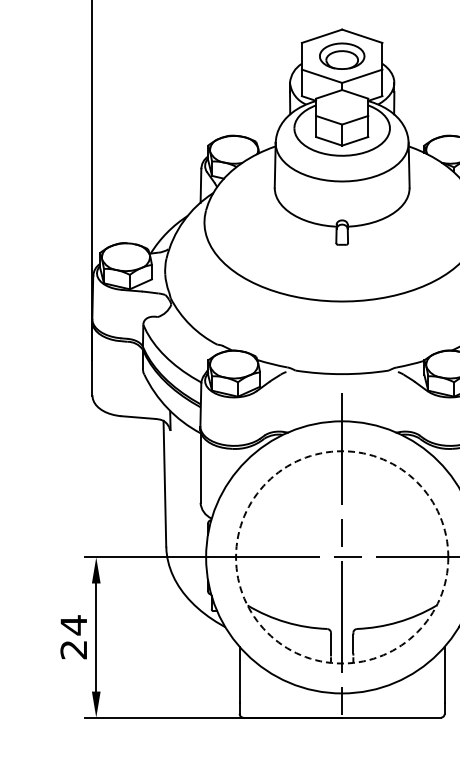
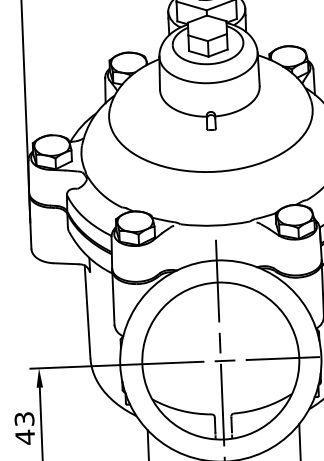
circle: (342, 557) -> (221, 361), dashed -> solid
text: (73, 637) -> (24, 428), 24 -> 43

